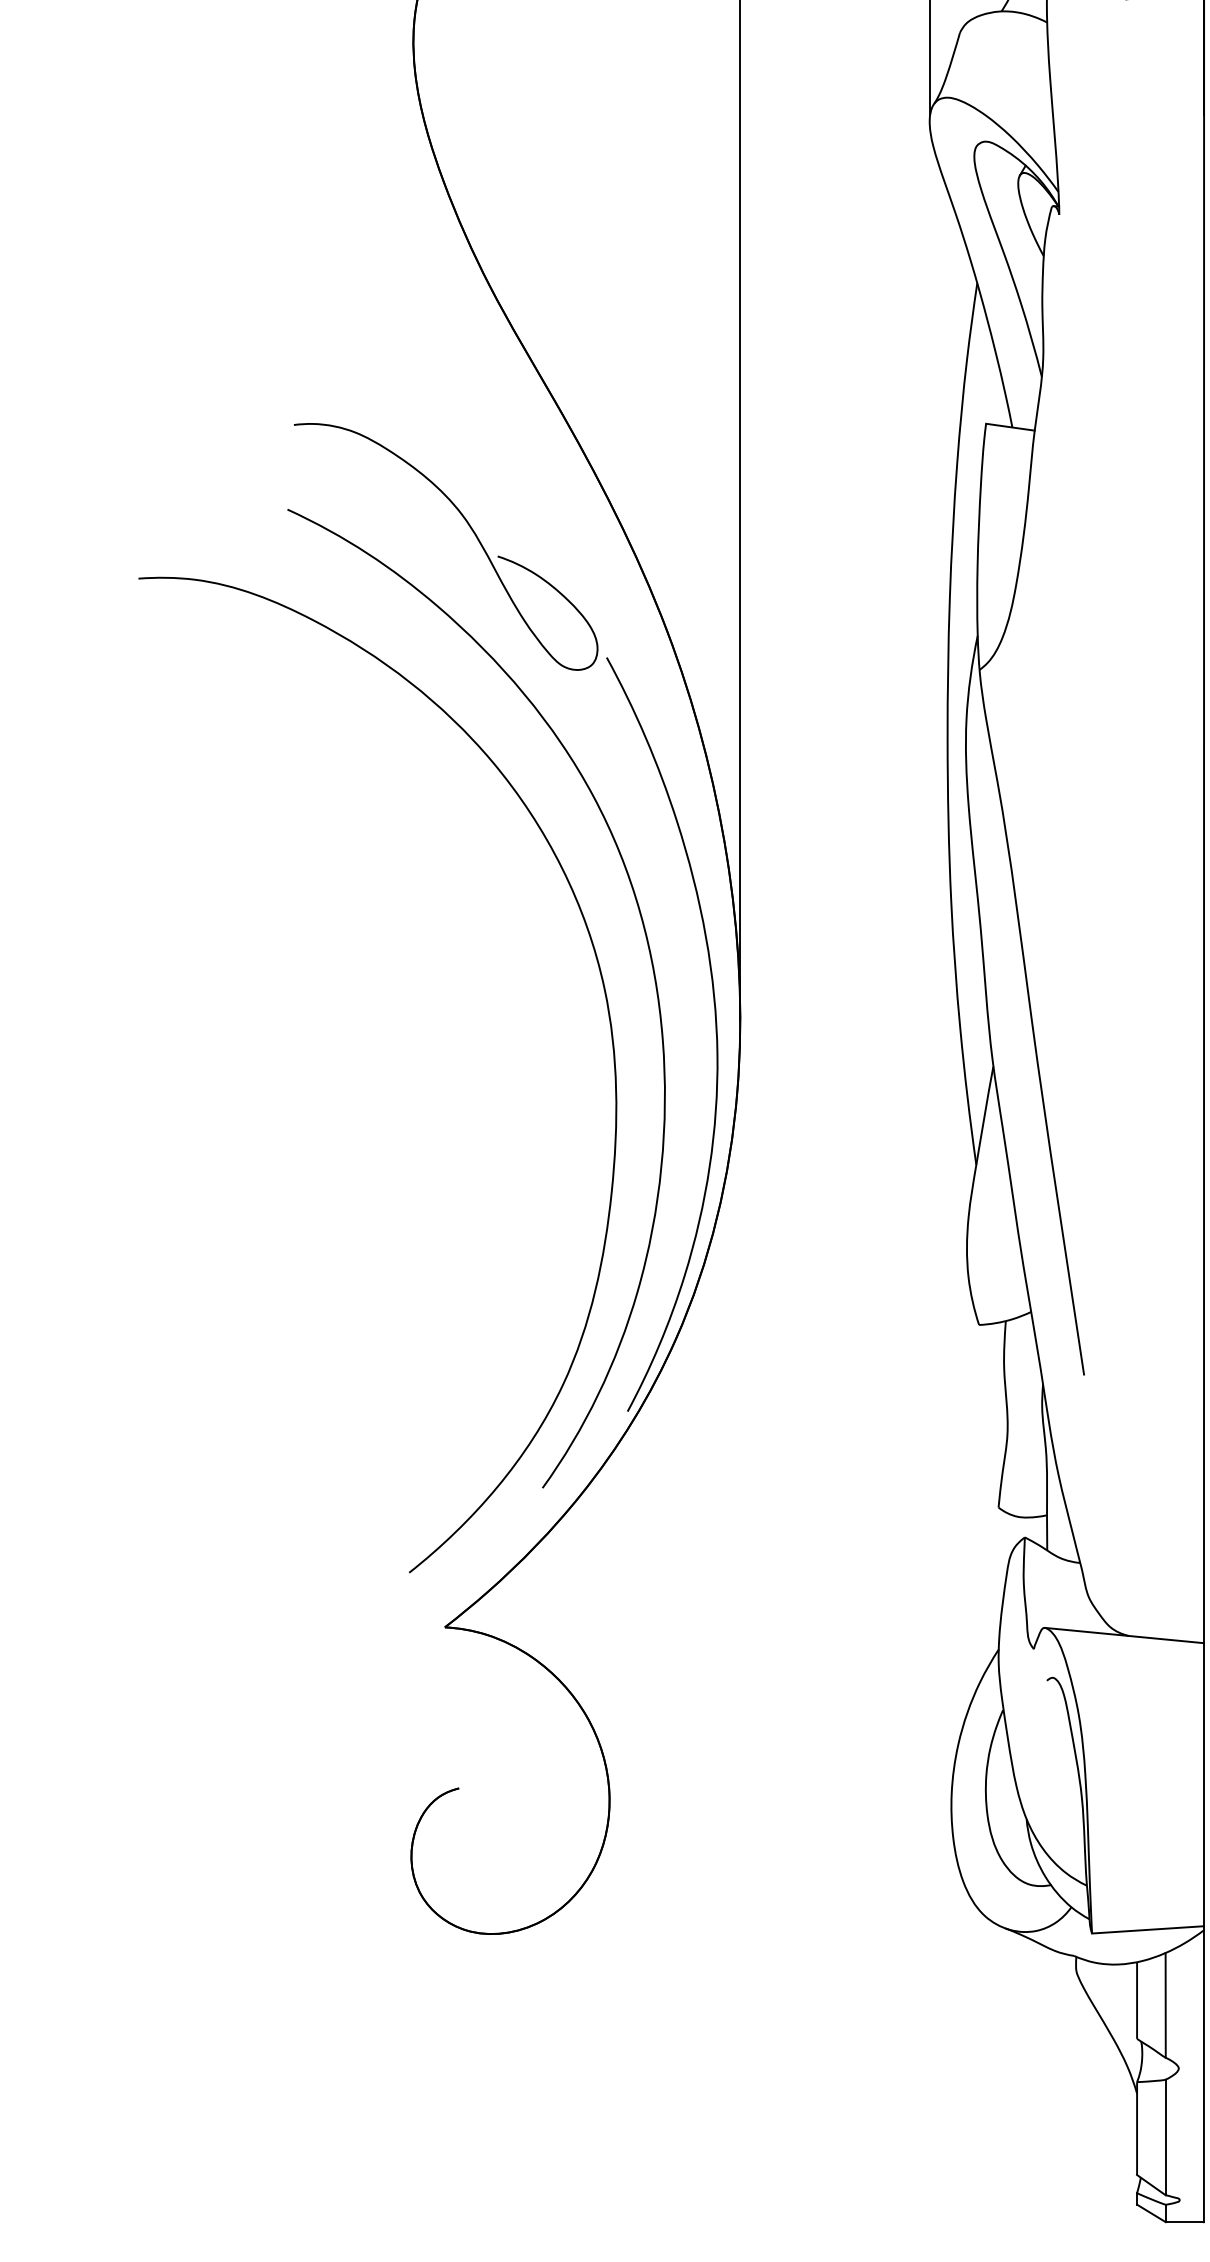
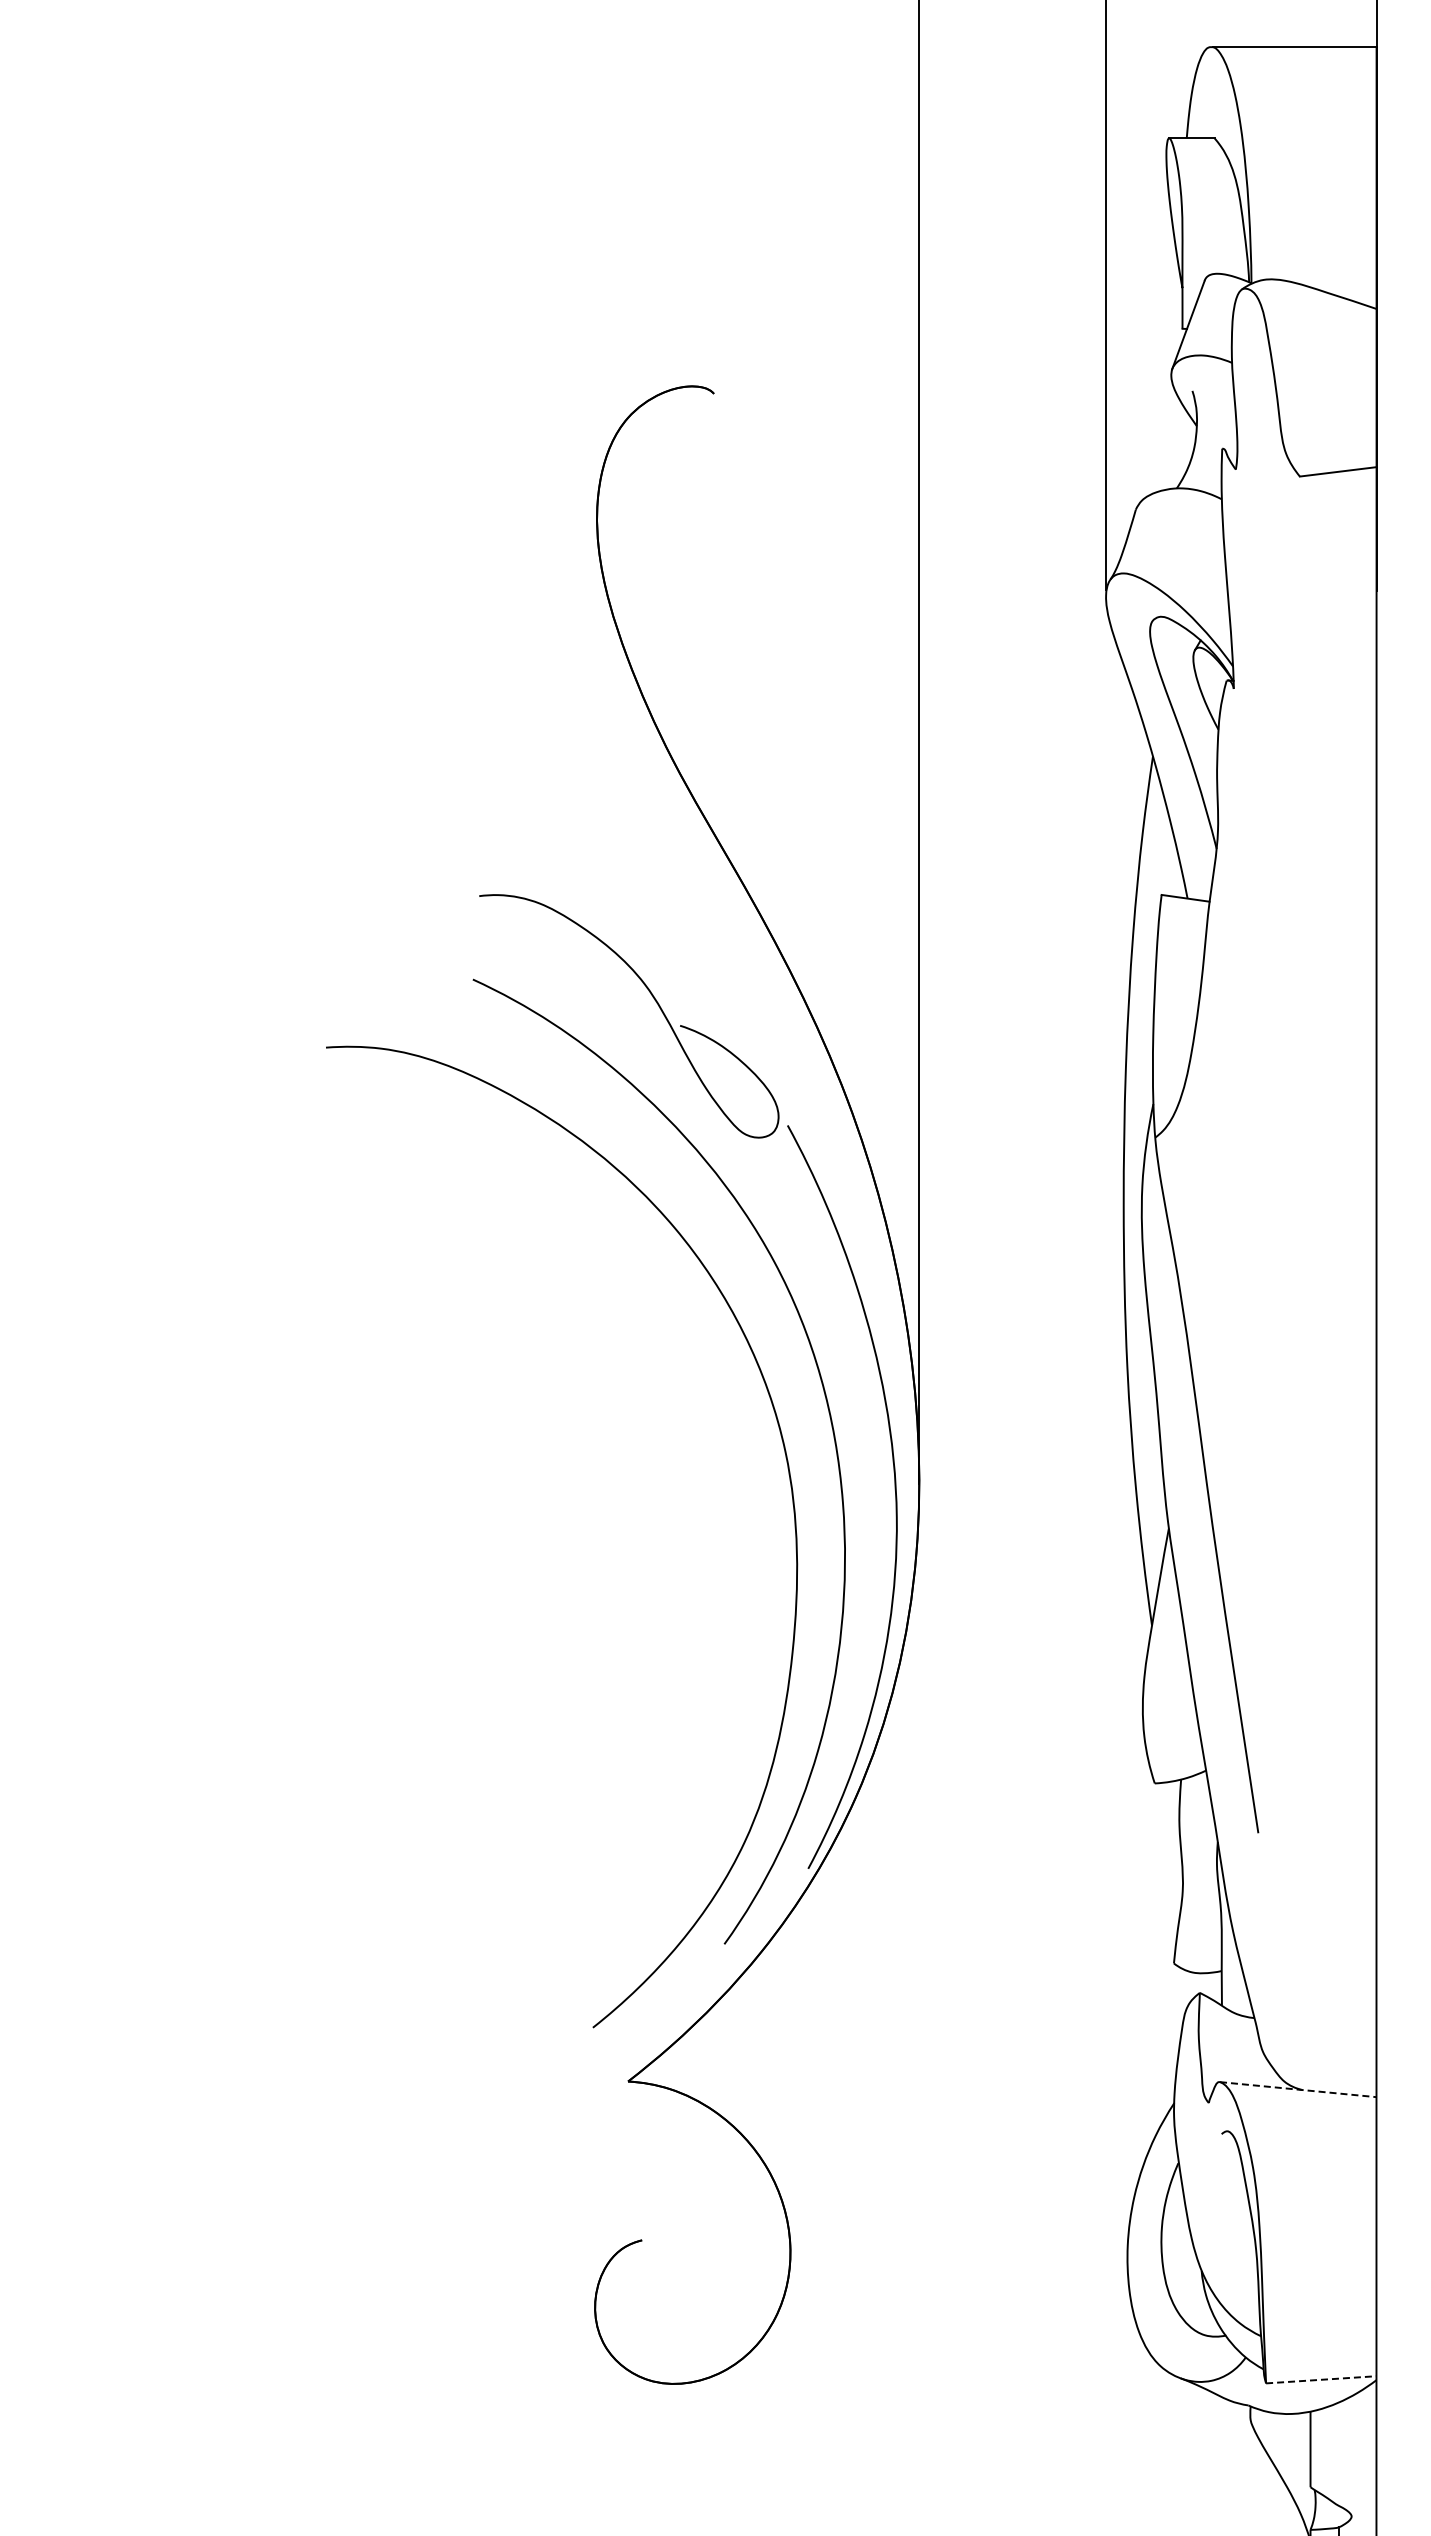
line: (1124, 1635) -> (1298, 2089), solid -> dashed
line: (1148, 1929) -> (1321, 2379), solid -> dashed
line: (1165, 2004) -> (1338, 2453), removed

